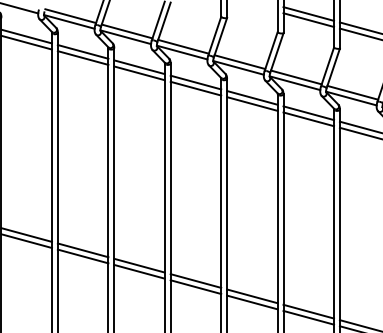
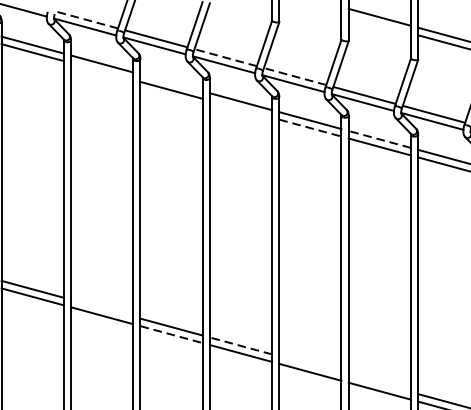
line: (70, 16) -> (86, 20), solid -> dashed
line: (308, 20) -> (379, 25), removed
line: (183, 46) -> (225, 57), solid -> dashed
line: (82, 57) -> (101, 70), removed
line: (239, 62) -> (294, 77), solid -> dashed
line: (139, 67) -> (171, 83), removed
line: (195, 88) -> (240, 109), removed
line: (252, 104) -> (310, 128), solid -> dashed
line: (308, 113) -> (379, 139), solid -> dashed
line: (82, 250) -> (101, 308), removed
line: (140, 271) -> (172, 334), solid -> dashed
line: (195, 280) -> (240, 345), solid -> dashed
line: (252, 296) -> (310, 364), removed
line: (308, 311) -> (379, 383), removed

